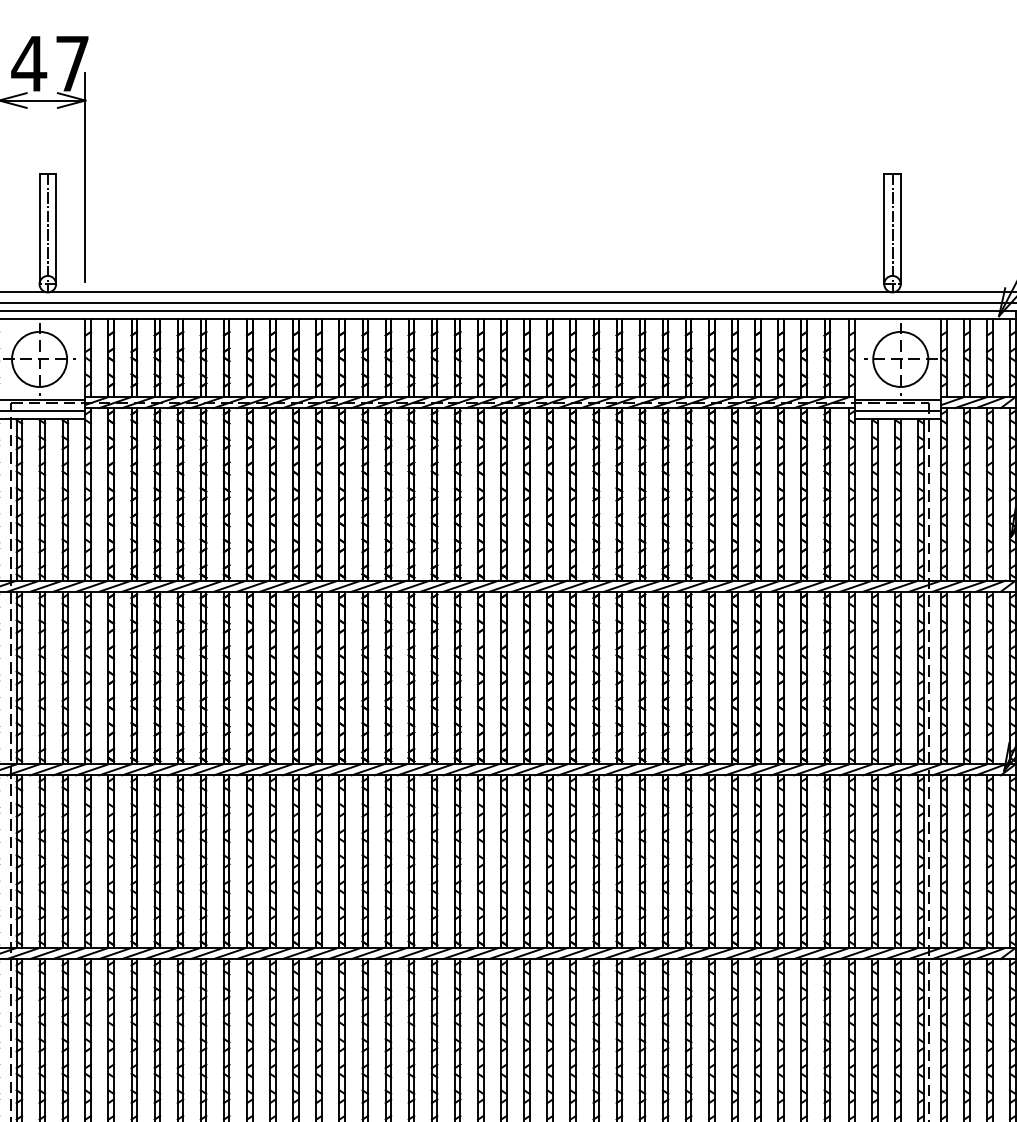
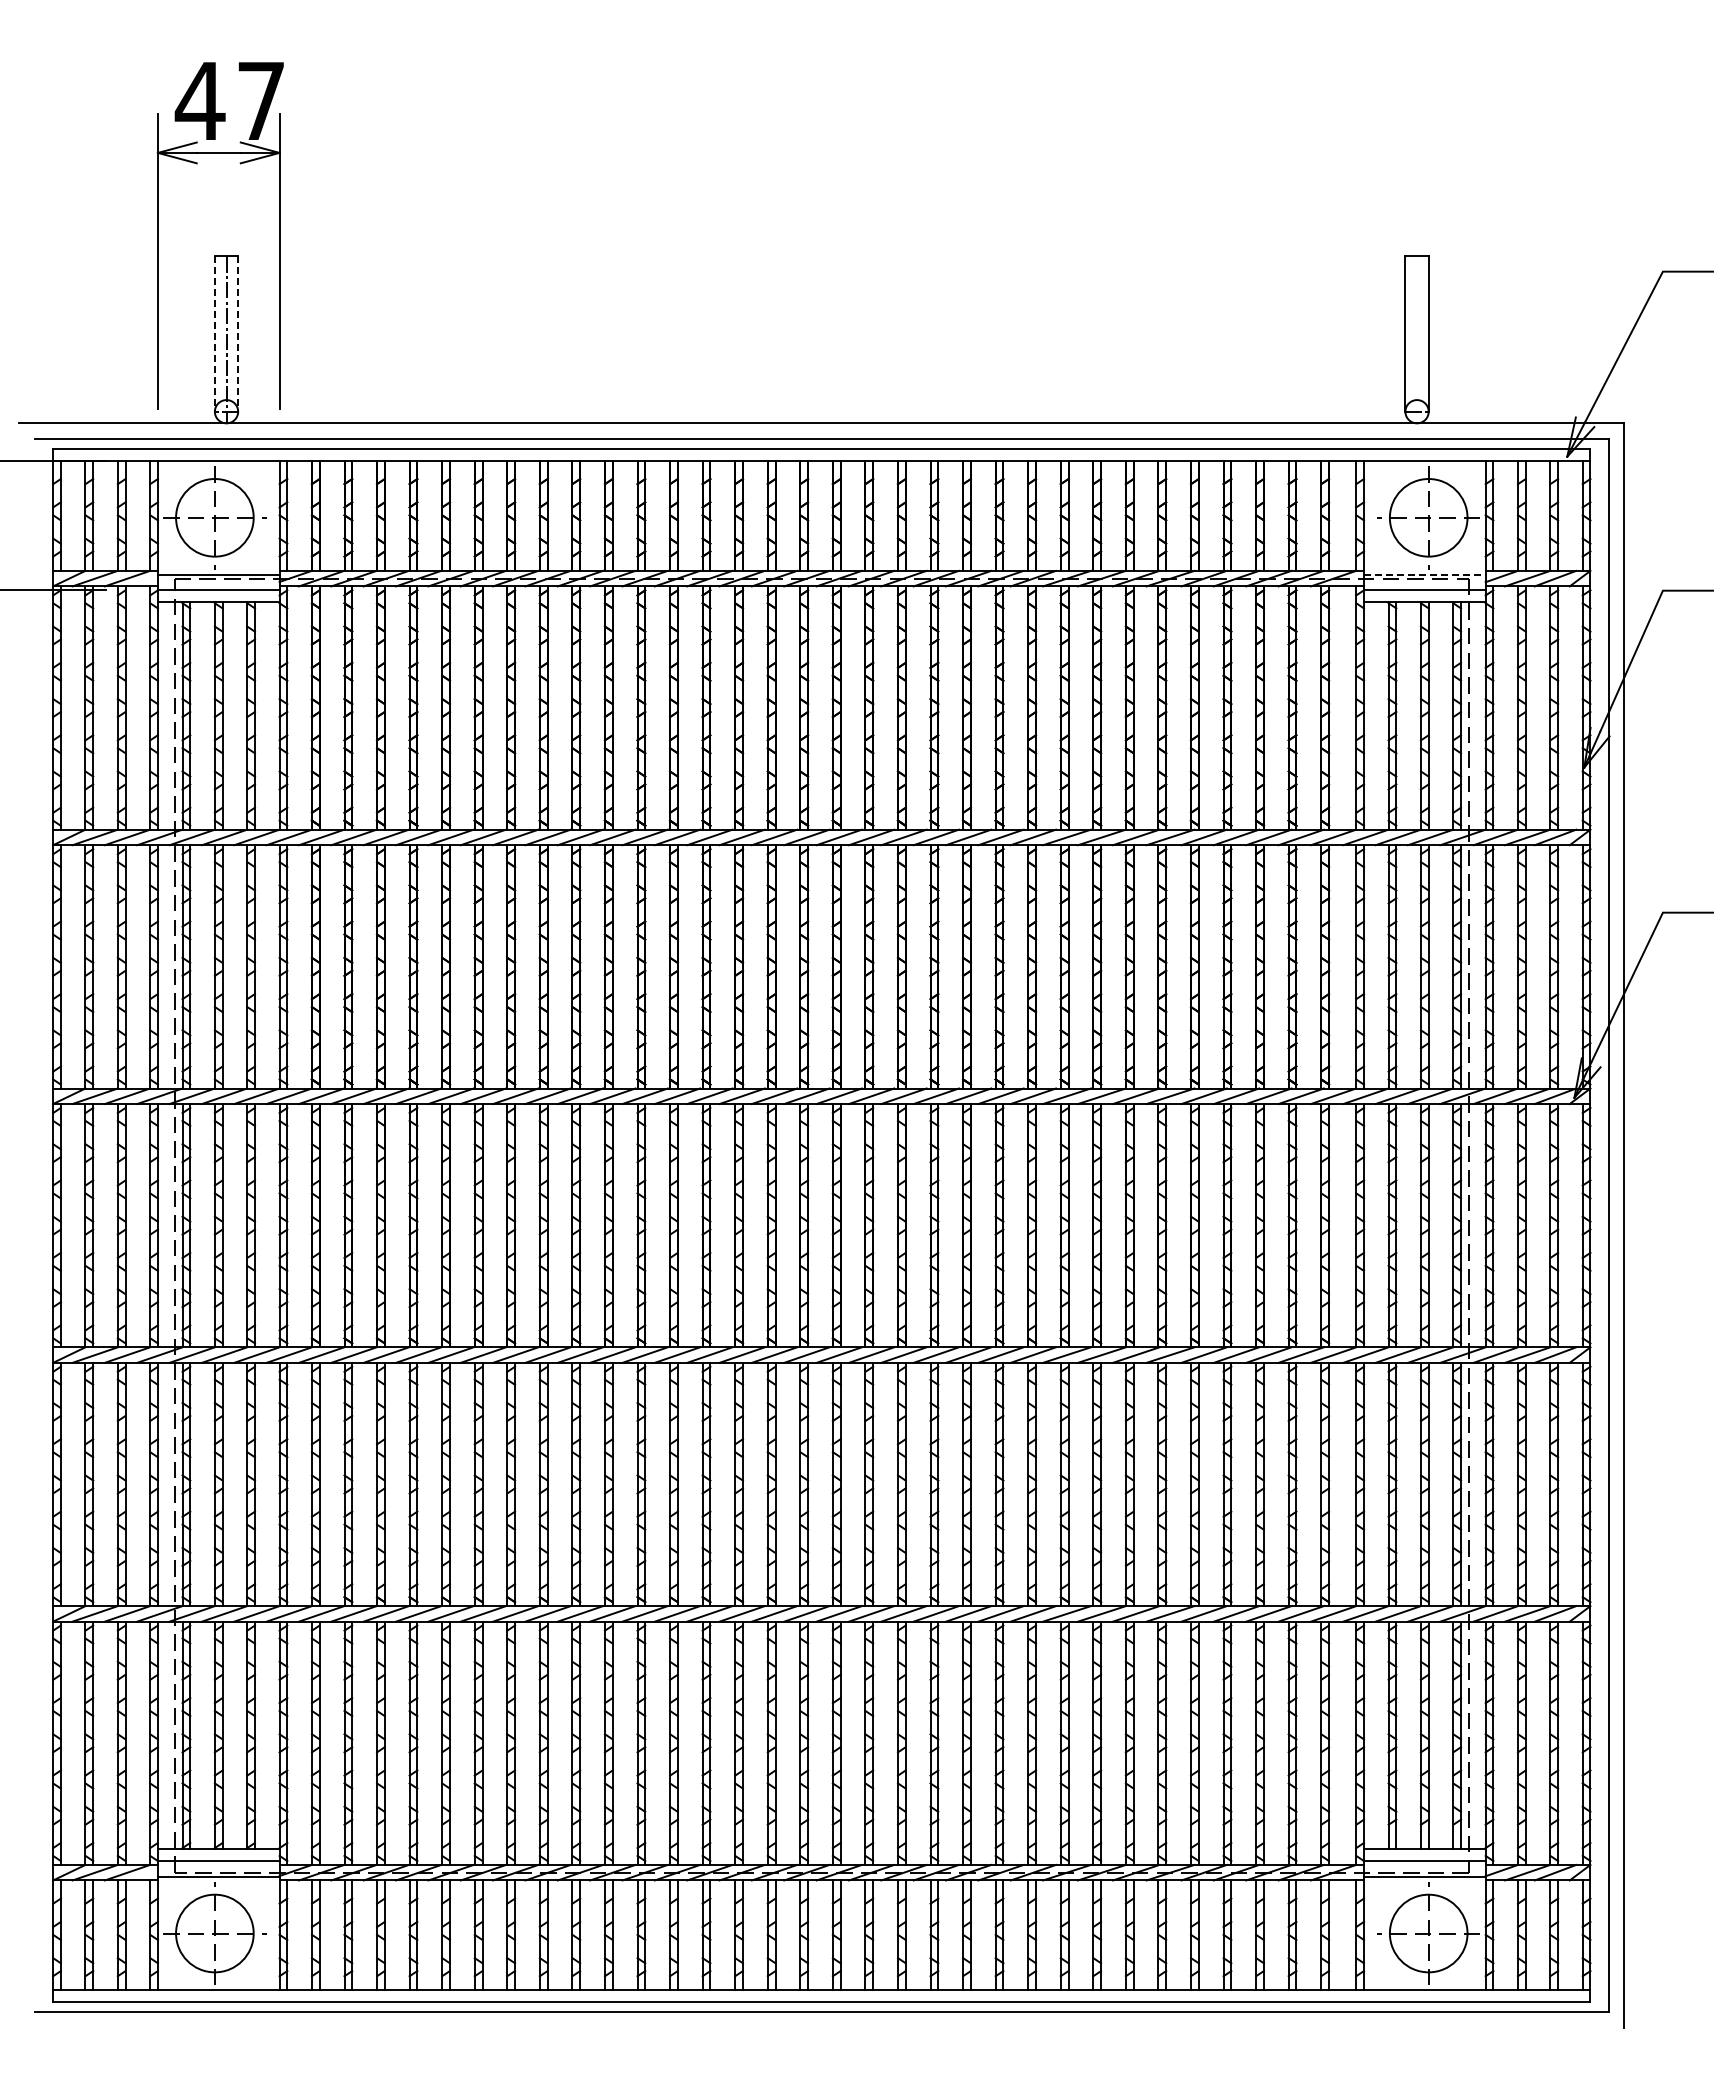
line: (39, 229) -> (214, 334), solid -> dashed
line: (56, 229) -> (238, 334), solid -> dashed
line: (892, 232) -> (1417, 339), removed
line: (897, 399) -> (1424, 574), solid -> dashed

